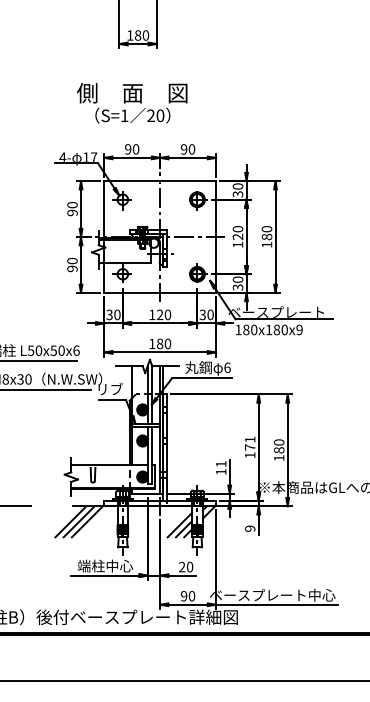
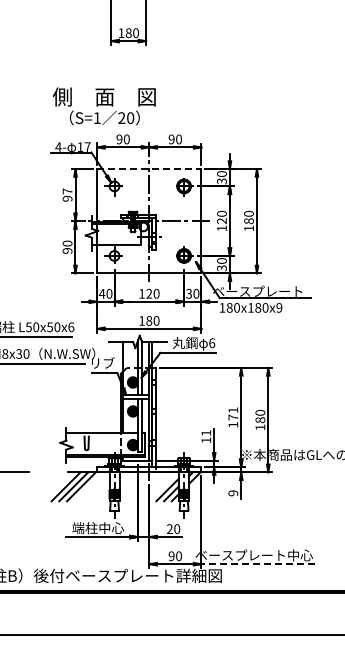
text: (131, 103) -> (103, 106), moved
line: (160, 181) -> (149, 169), solid -> dashed
text: (72, 205) -> (67, 191), 90 -> 97
text: (108, 314) -> (101, 293), 30 -> 40
line: (277, 605) -> (258, 564), solid -> dashed

